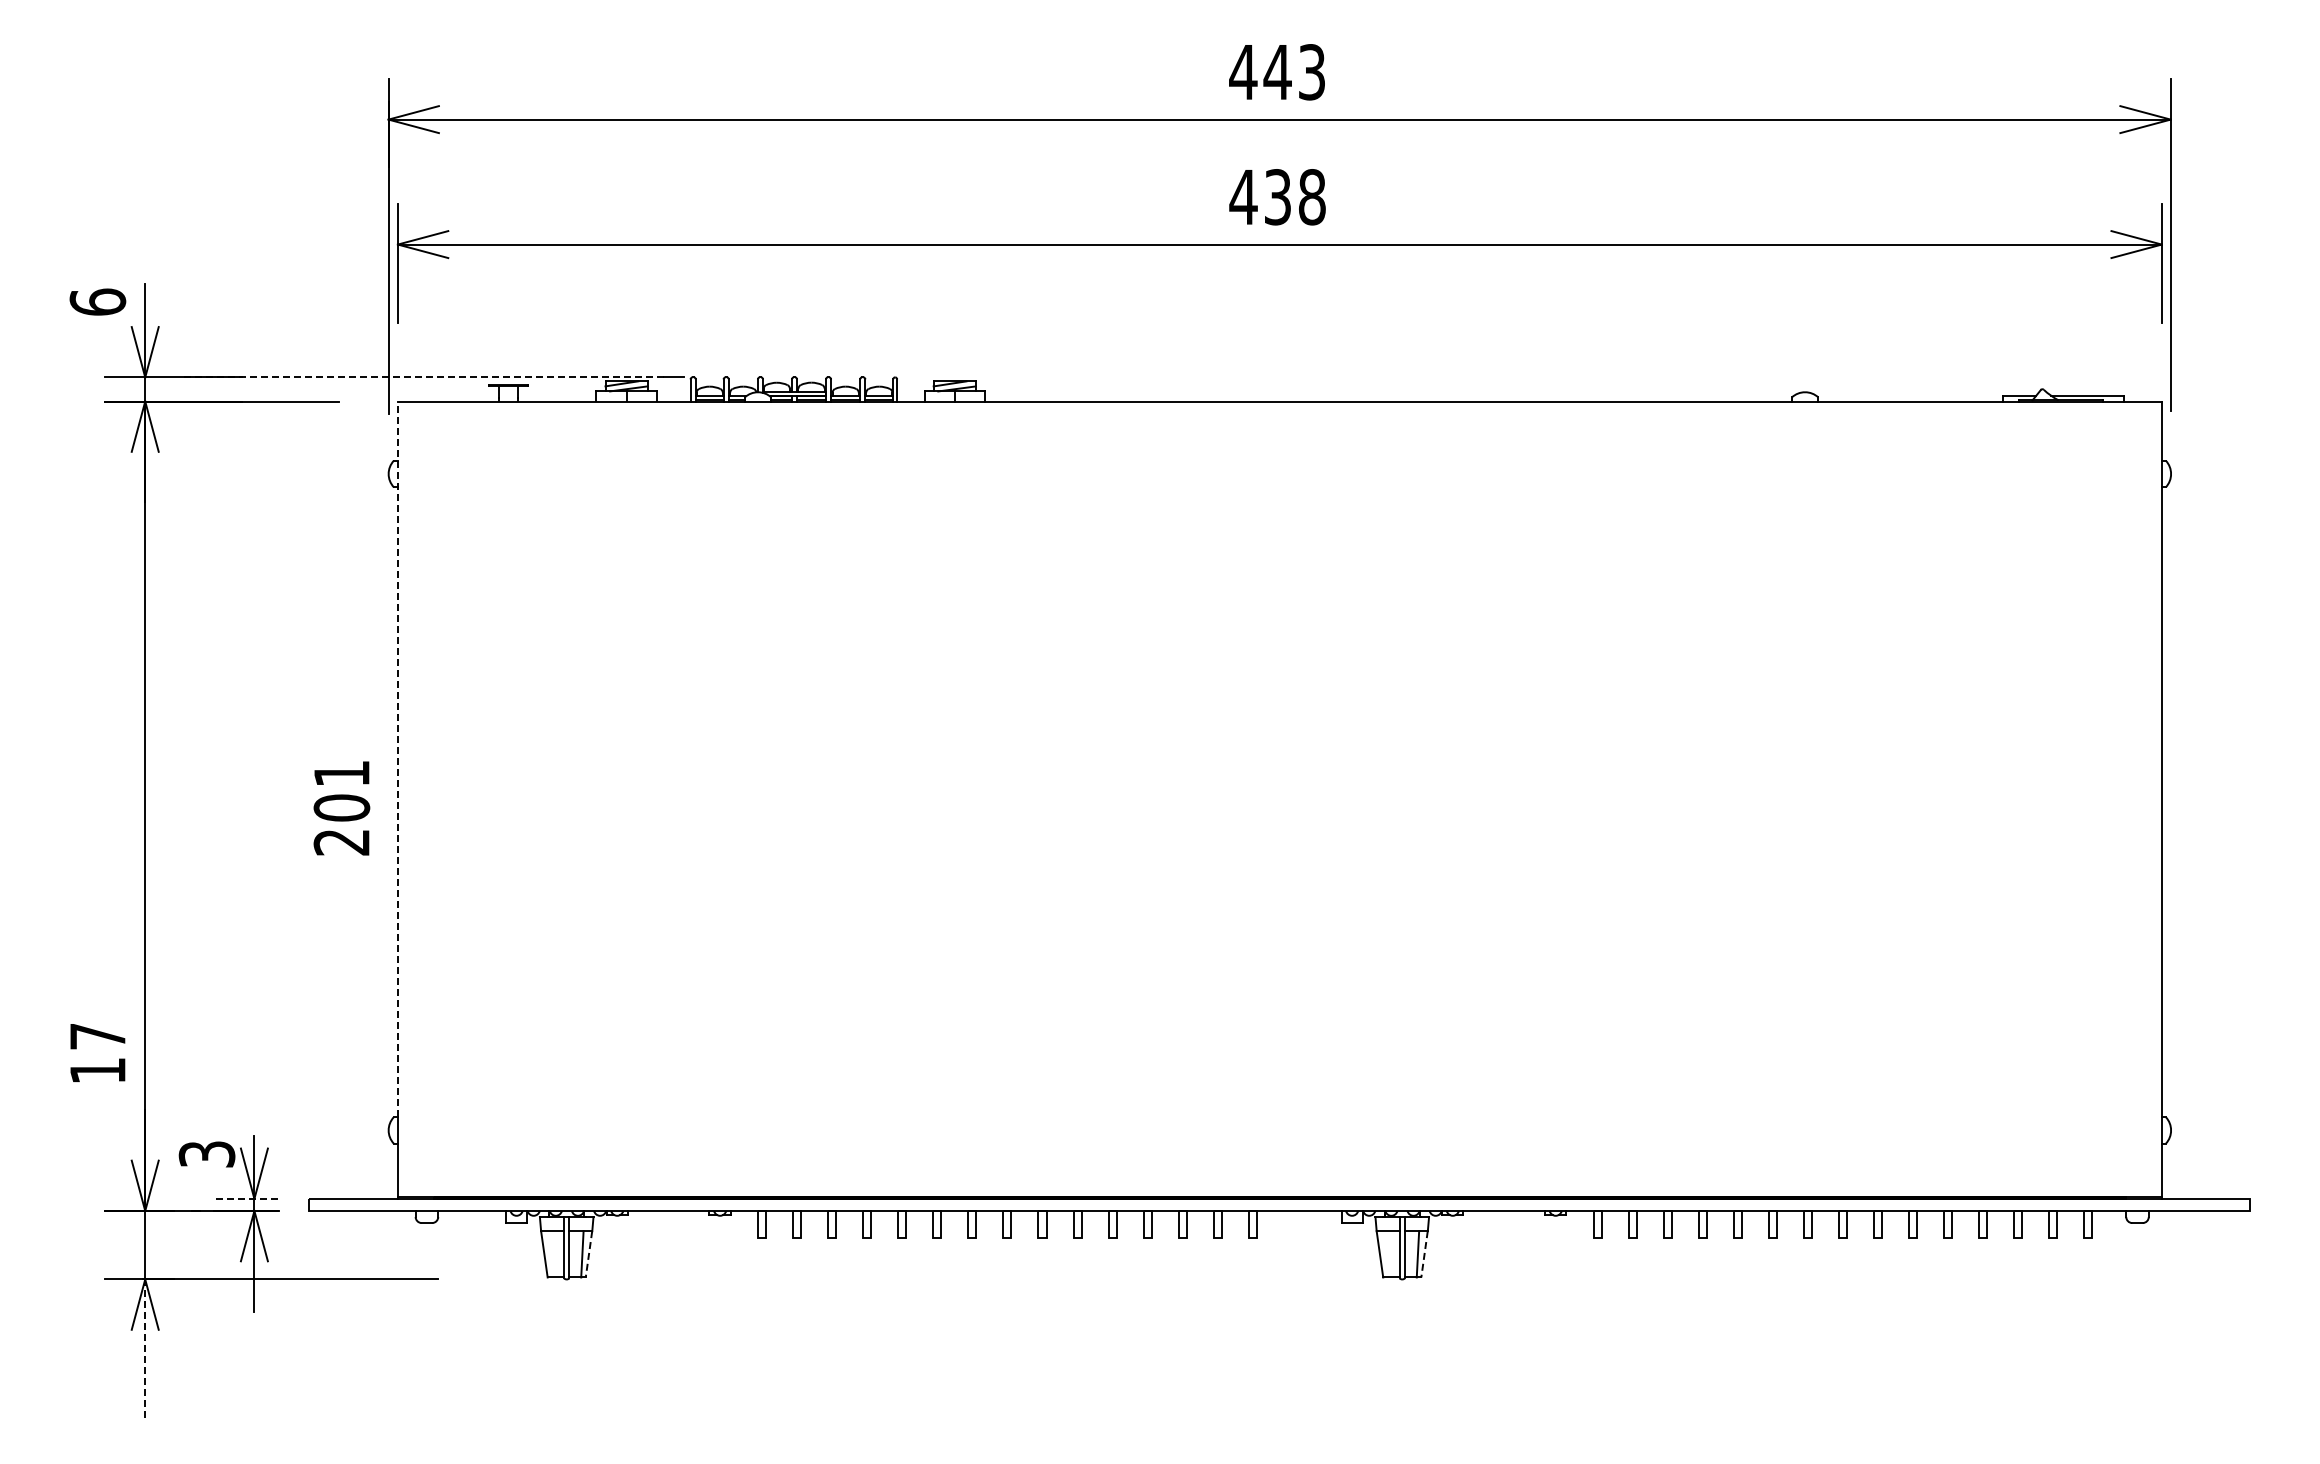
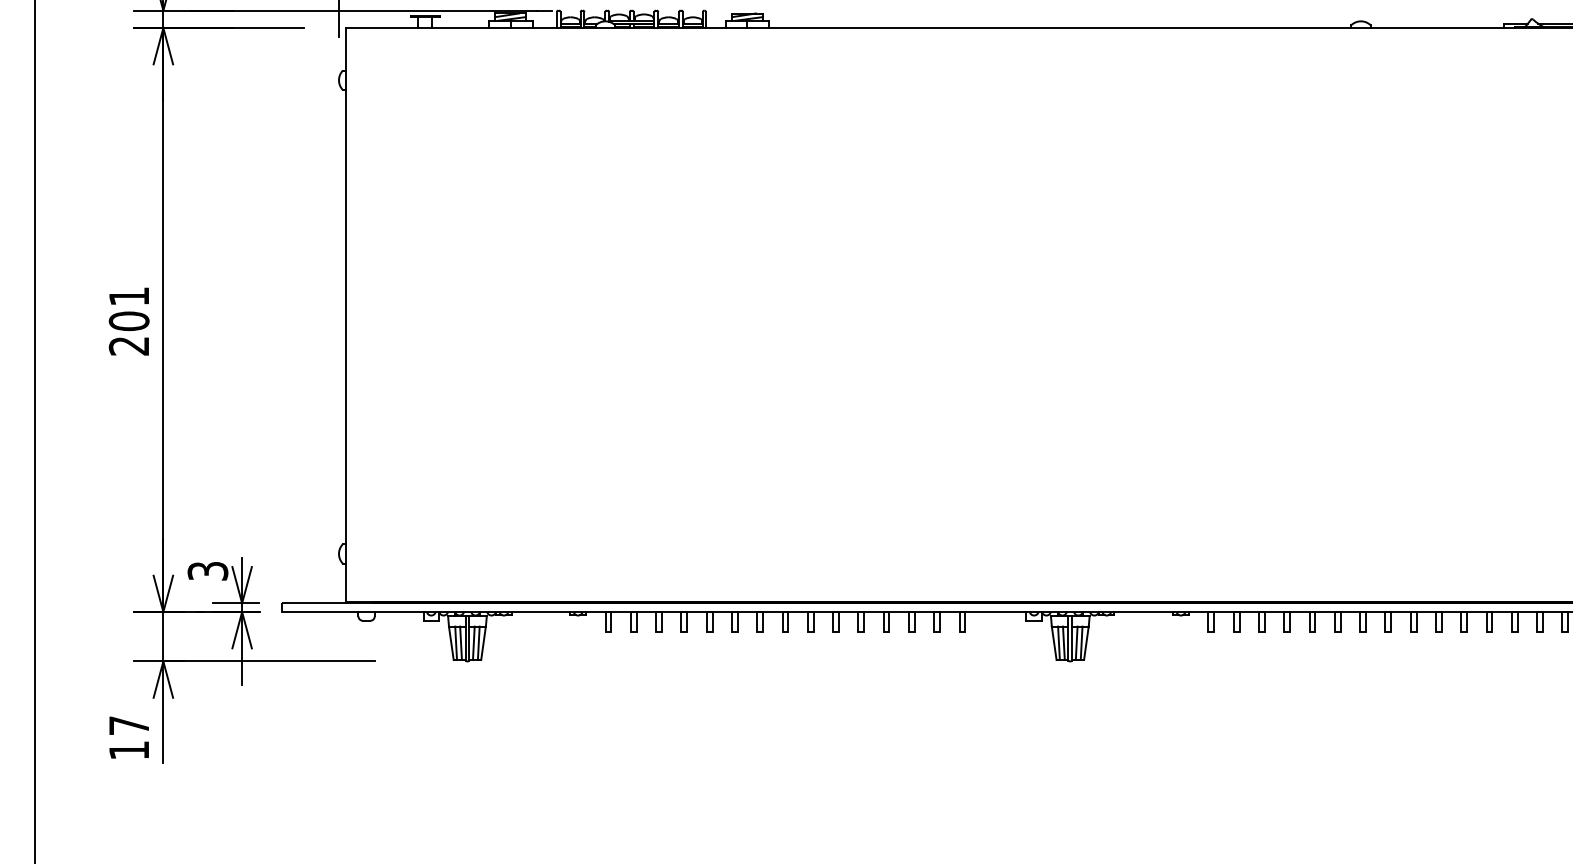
line: (423, 377) -> (364, 10), dashed -> solid
line: (397, 759) -> (345, 286), dashed -> solid
text: (341, 808) -> (128, 321), moved
text: (97, 1052) -> (128, 737), moved
line: (245, 1198) -> (235, 603), dashed -> solid
line: (550, 1254) -> (455, 643), added
line: (557, 1254) -> (460, 643), added
line: (575, 1254) -> (473, 643), added
line: (588, 1254) -> (483, 643), dashed -> solid
line: (1386, 1254) -> (1058, 643), added
line: (1393, 1254) -> (1063, 643), added
line: (1410, 1254) -> (1076, 643), added
line: (1424, 1254) -> (1086, 643), dashed -> solid
line: (145, 1350) -> (163, 712), dashed -> solid

